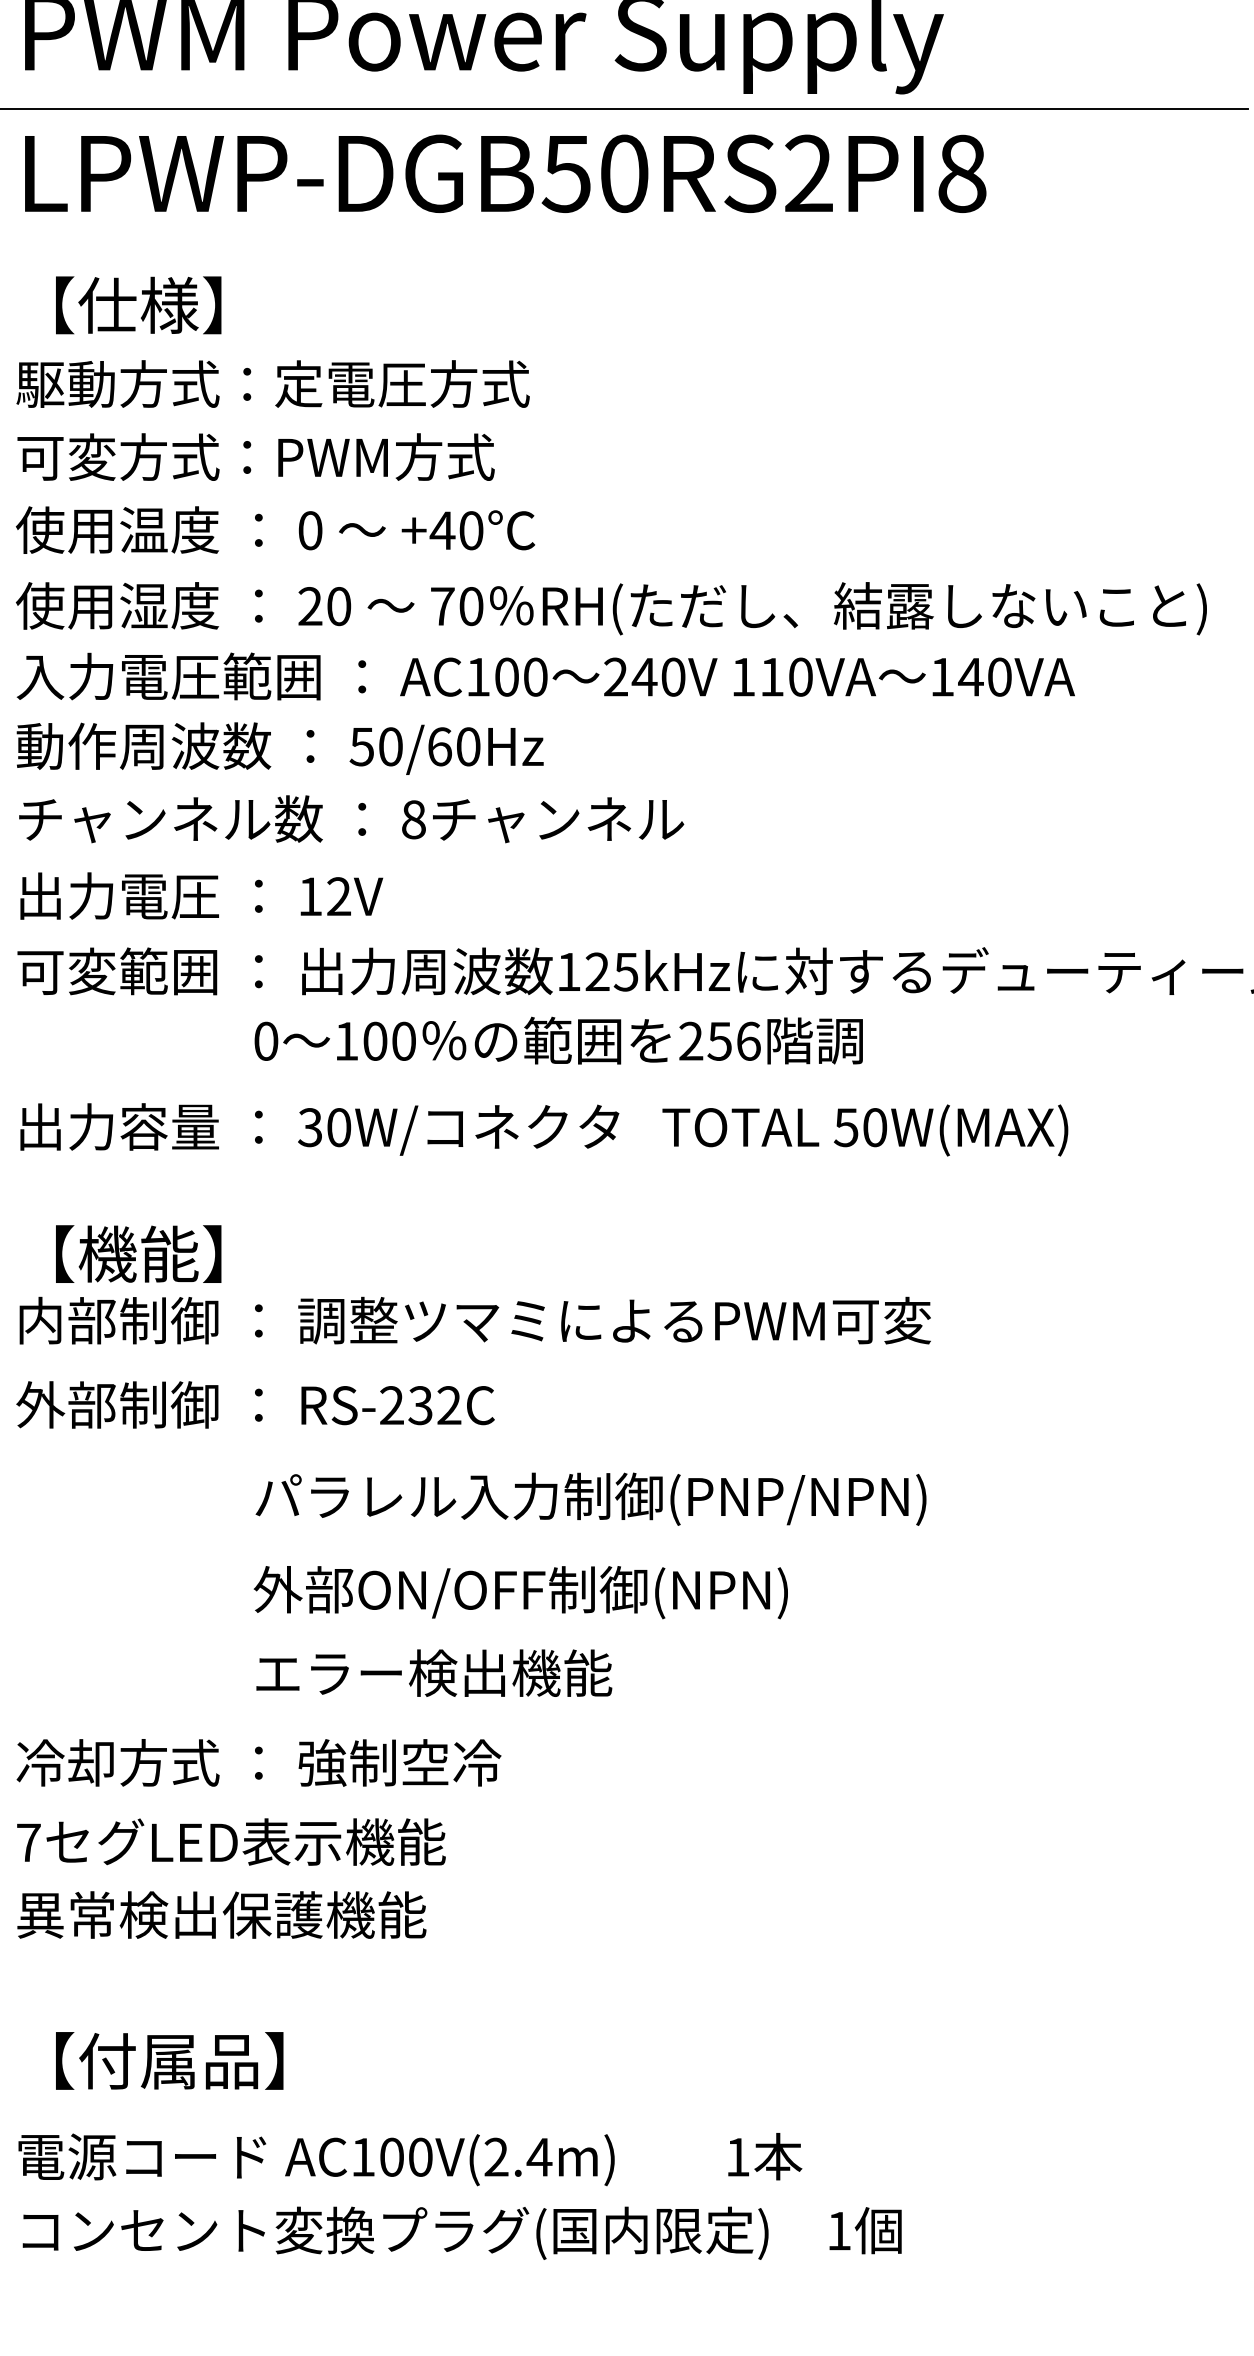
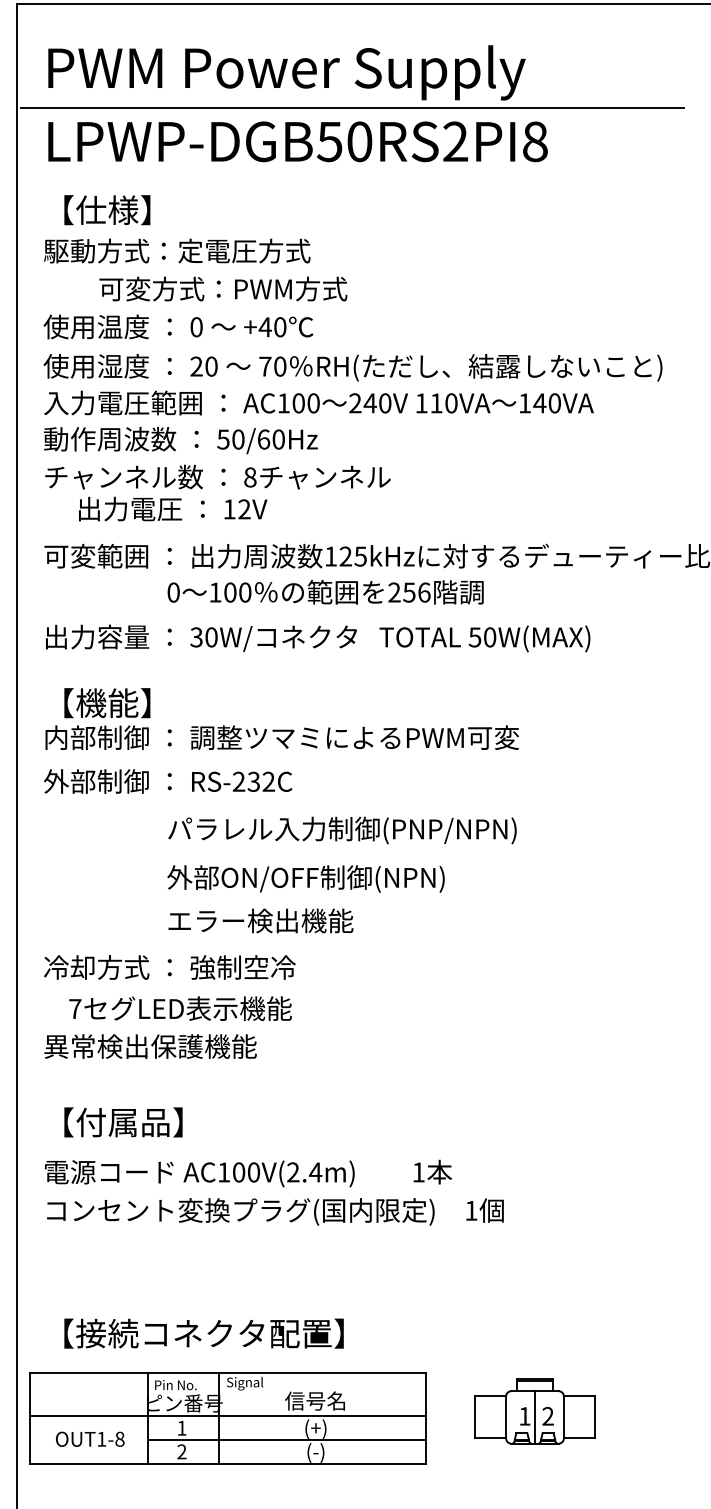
text: (256, 456) -> (223, 288), moved
text: (202, 894) -> (173, 508), moved
text: (231, 1841) -> (180, 1008), moved

